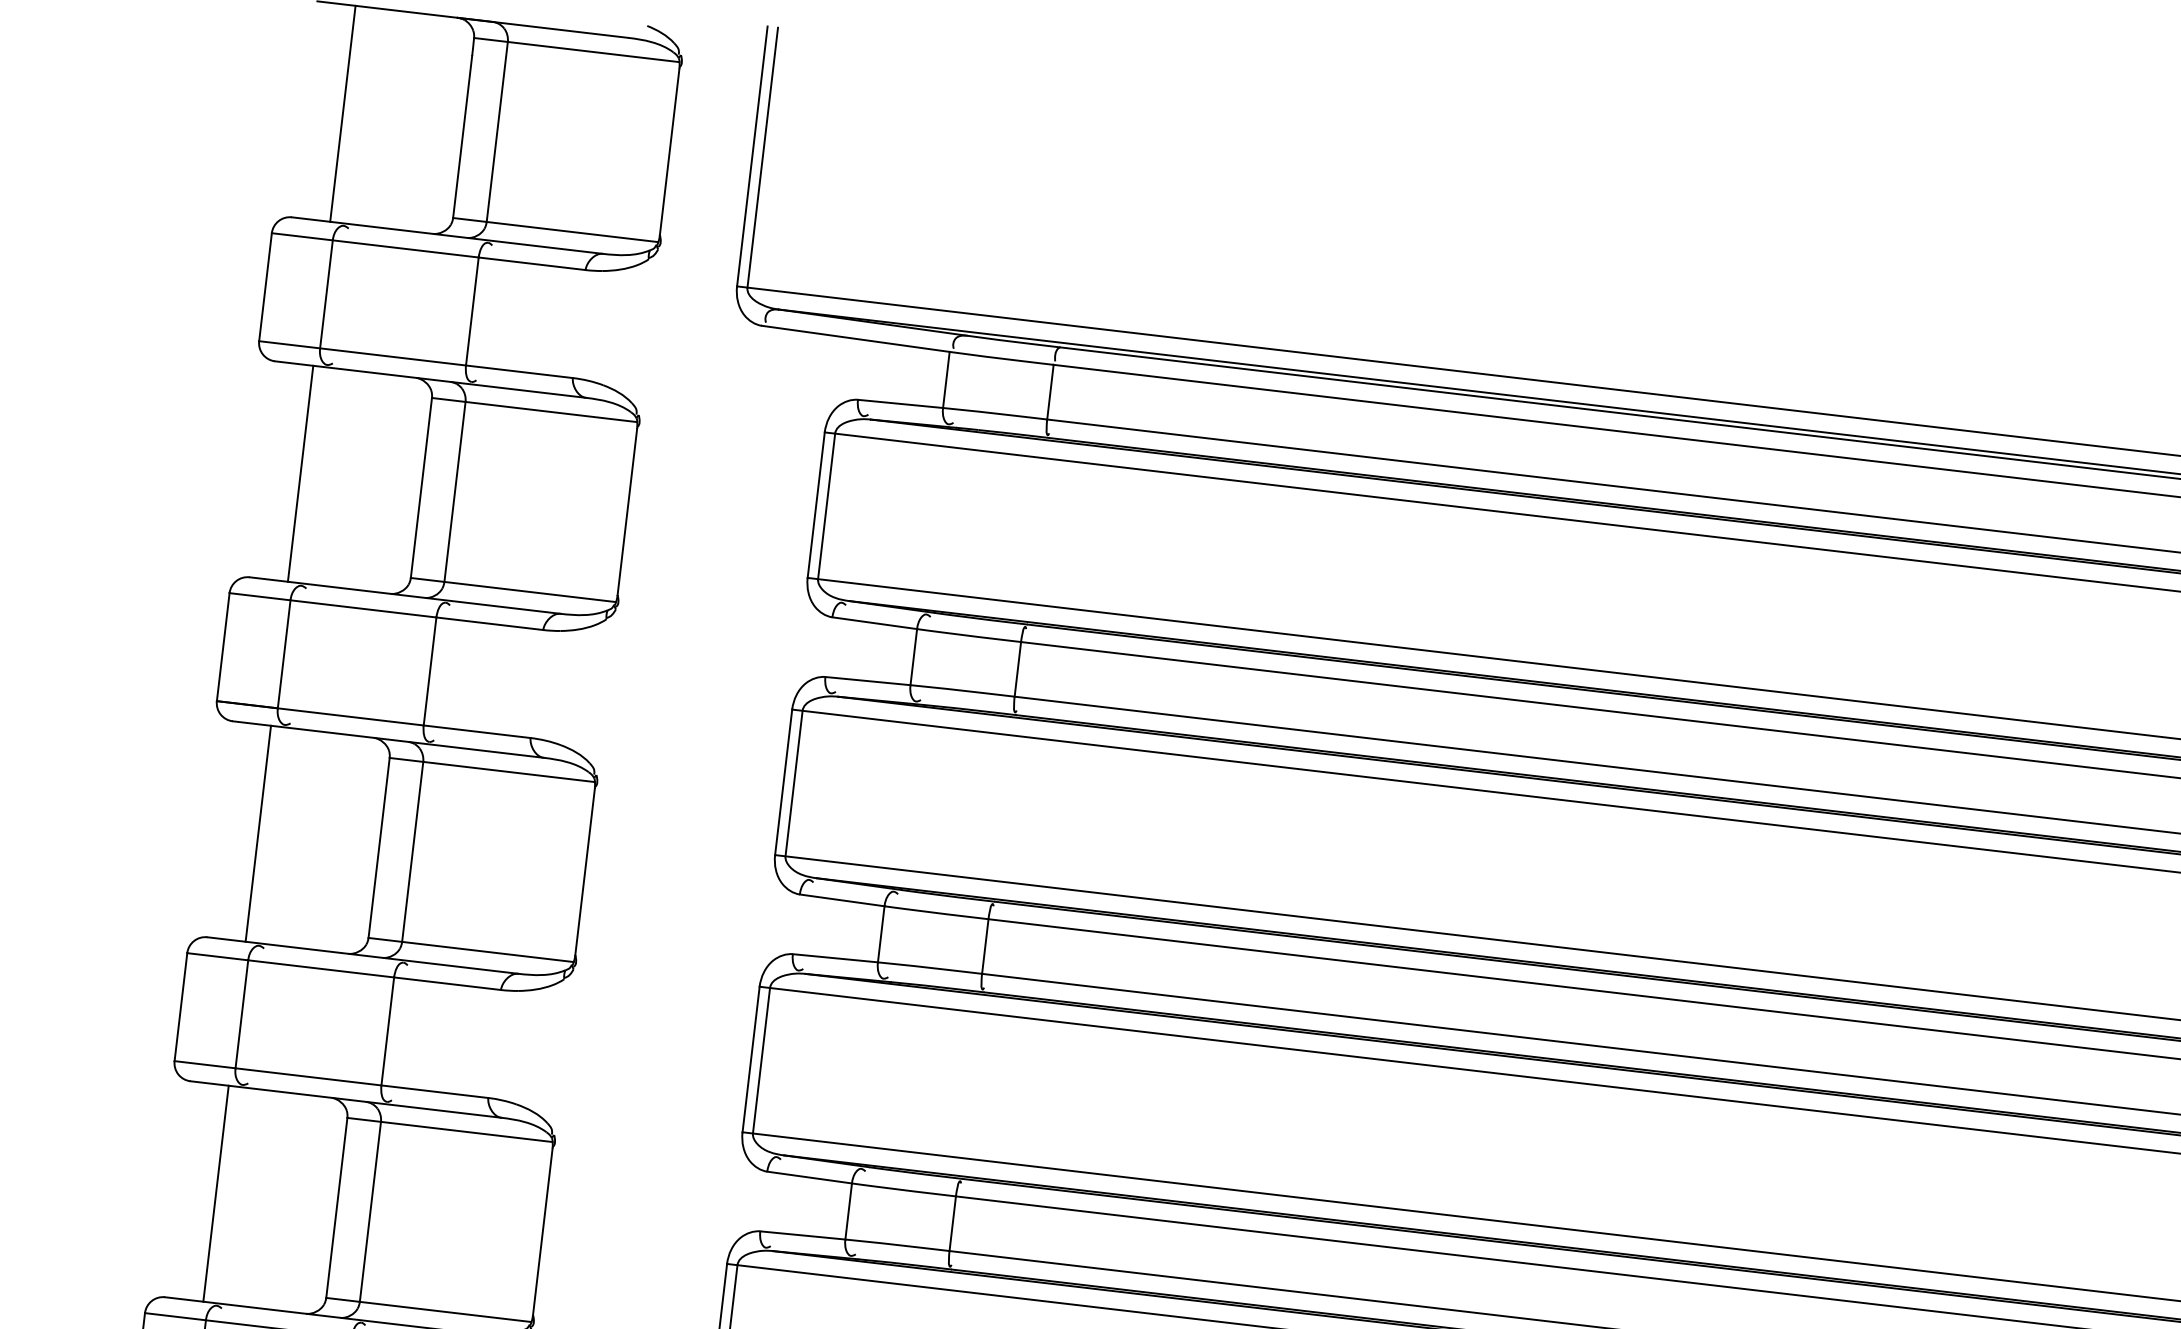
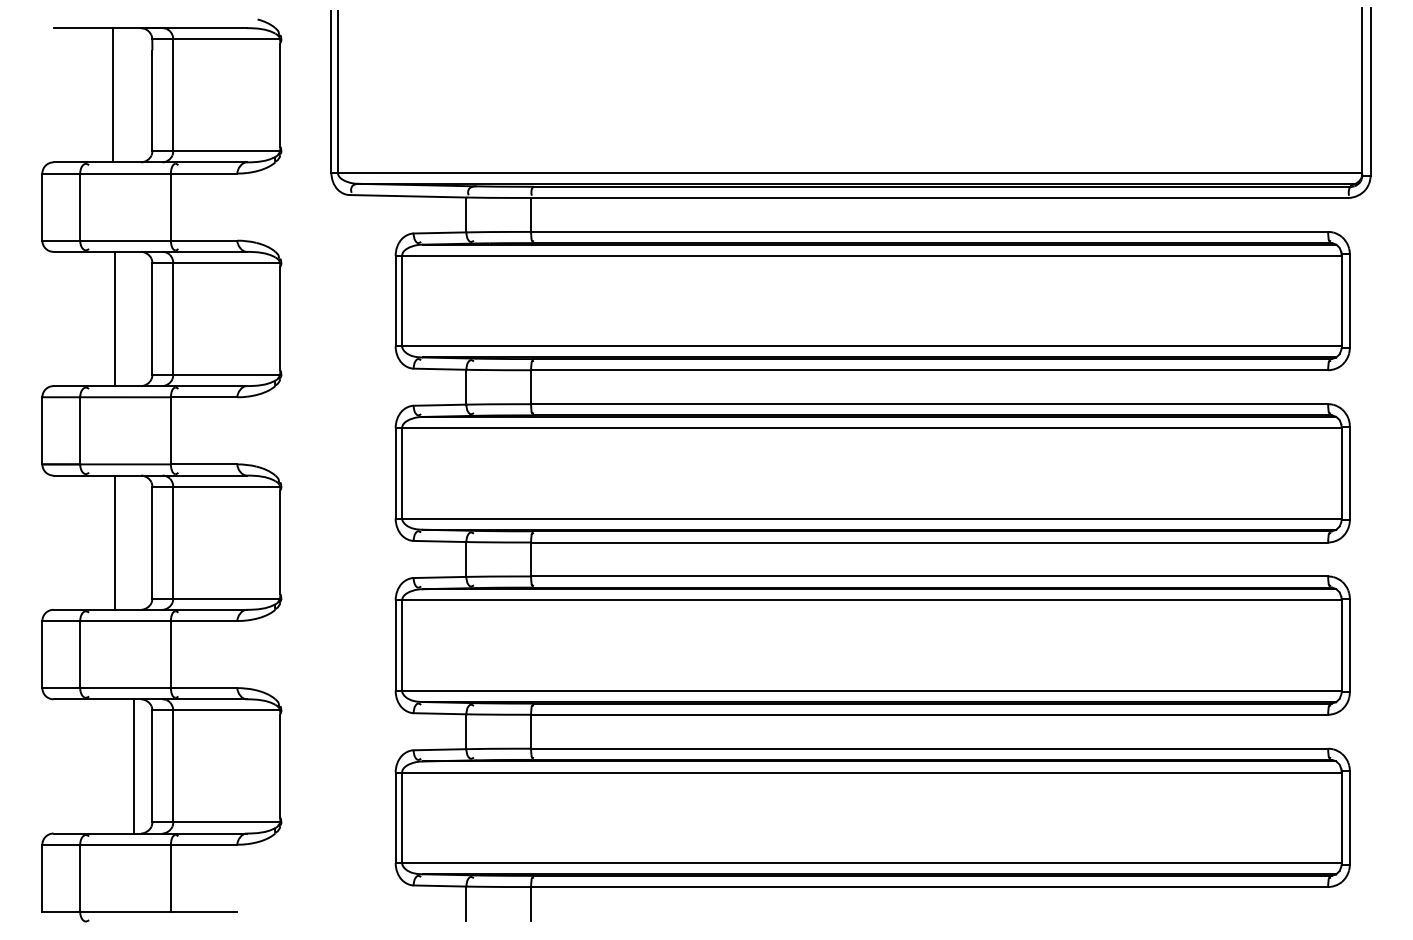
line: (343, 114) -> (113, 95), moved
line: (300, 473) -> (115, 318), moved
line: (258, 833) -> (115, 542), moved
line: (216, 1193) -> (134, 766), moved

